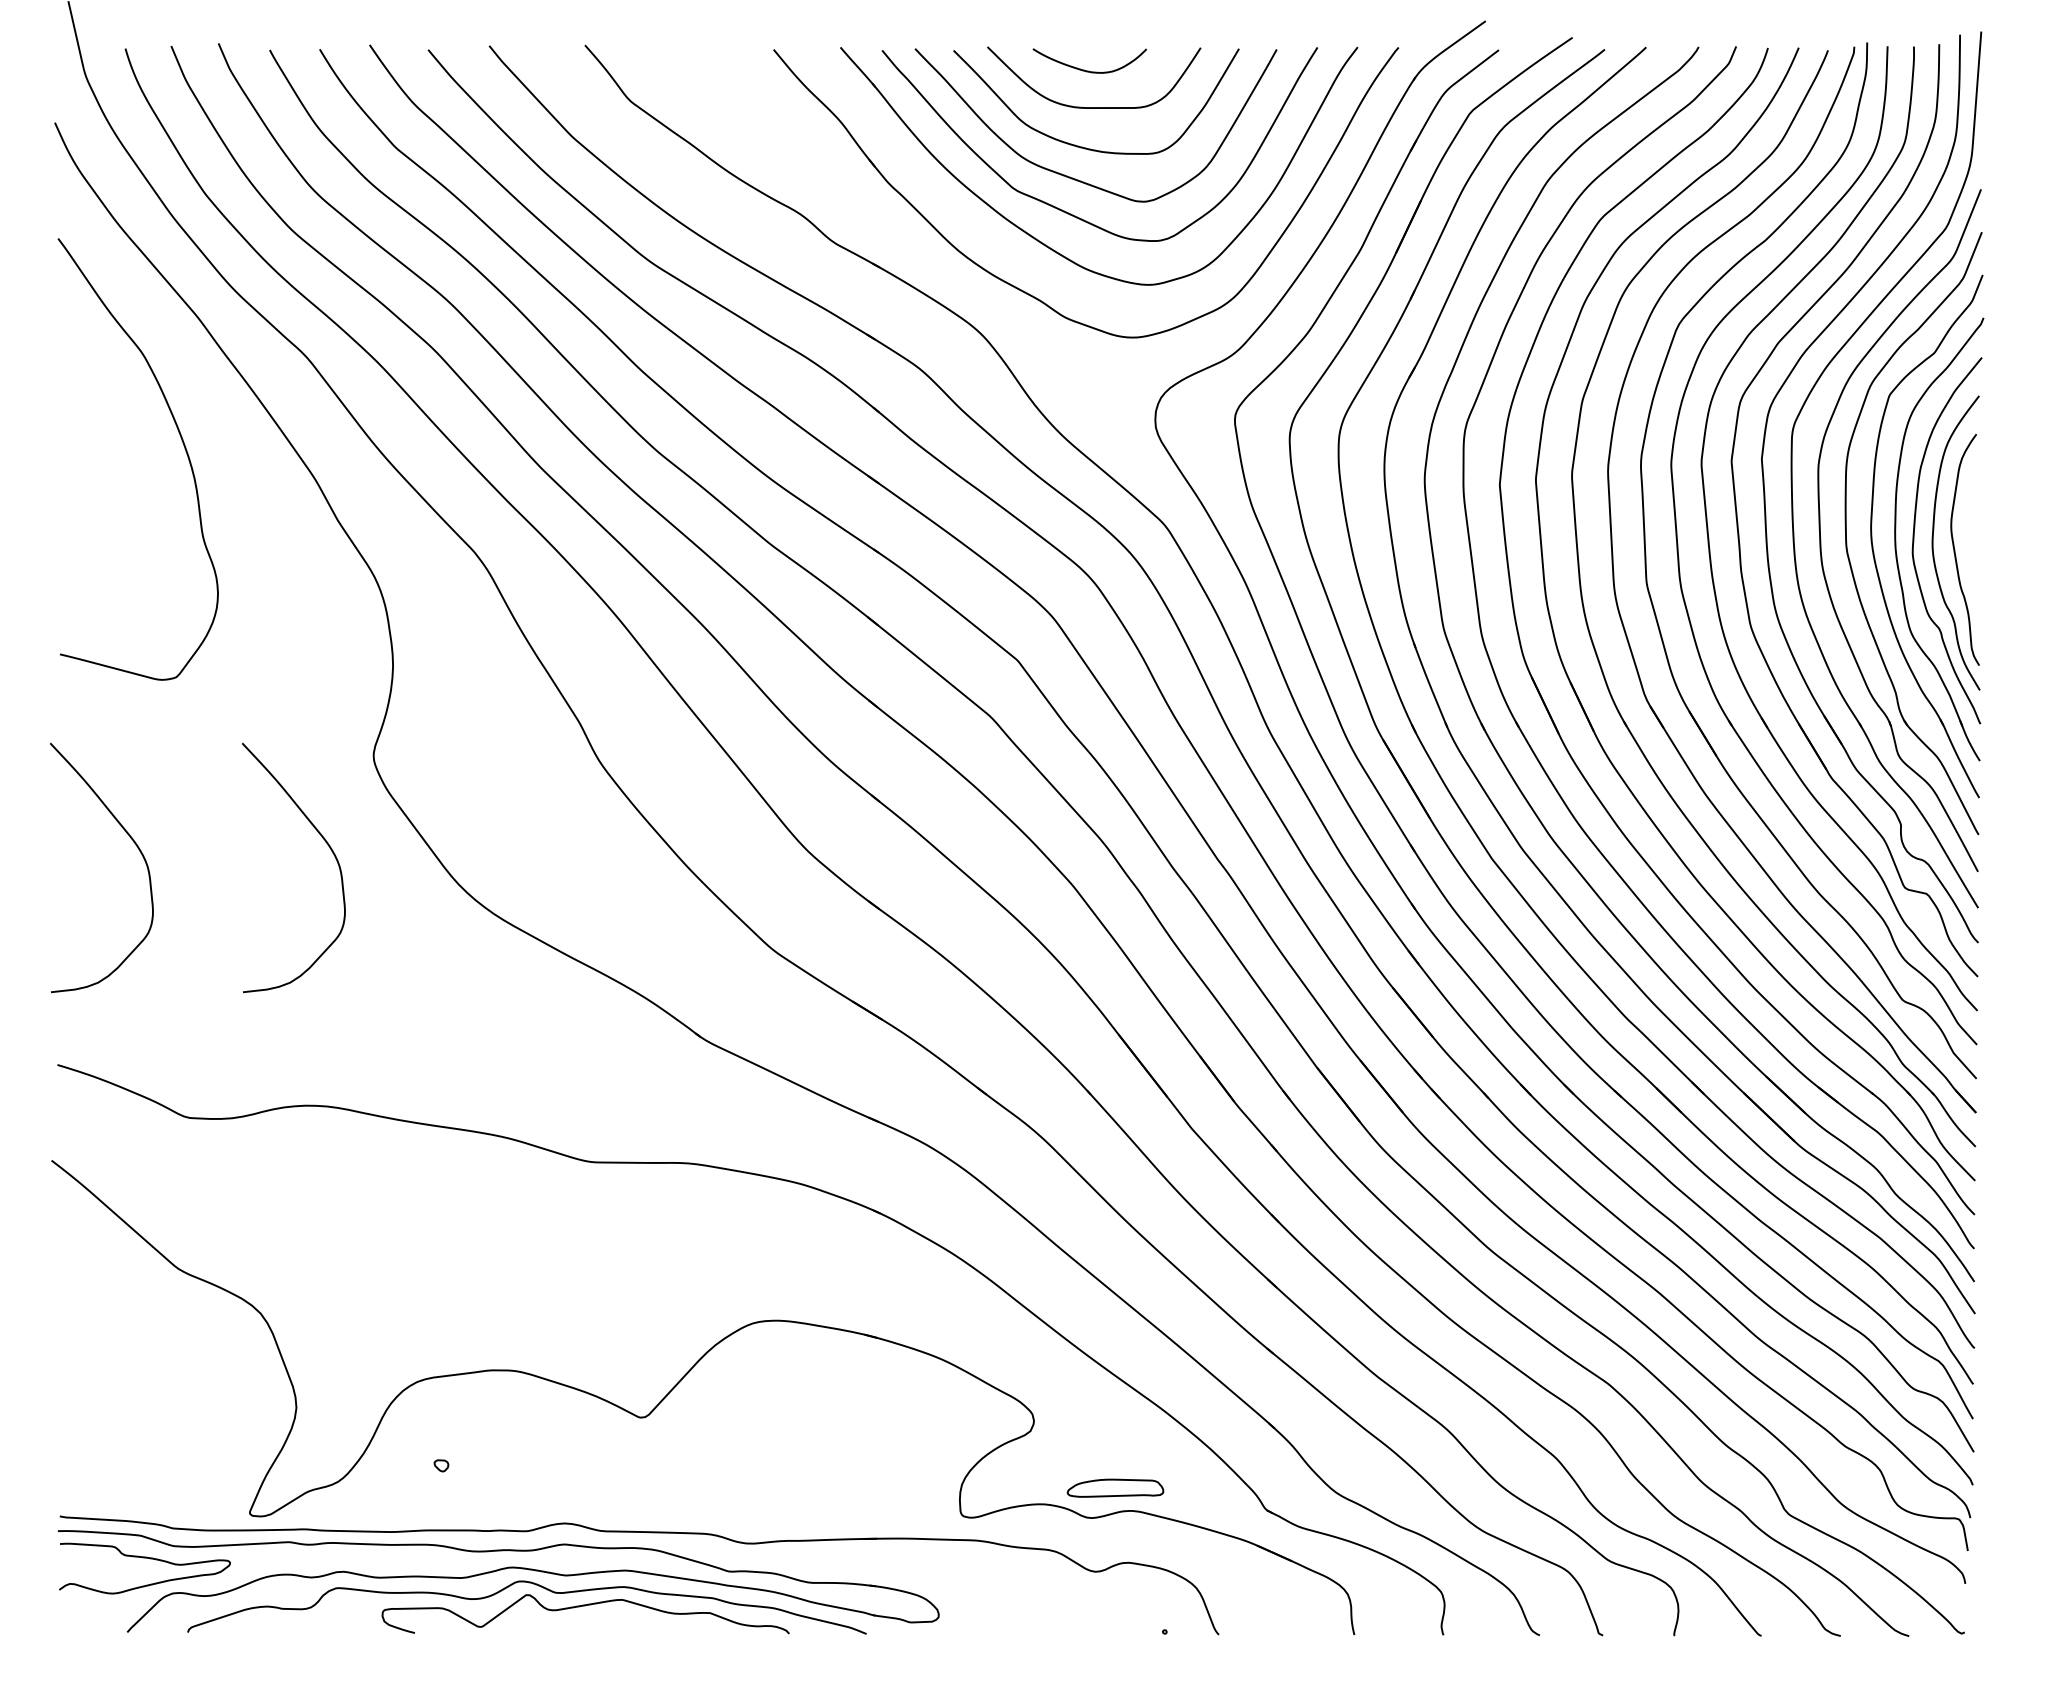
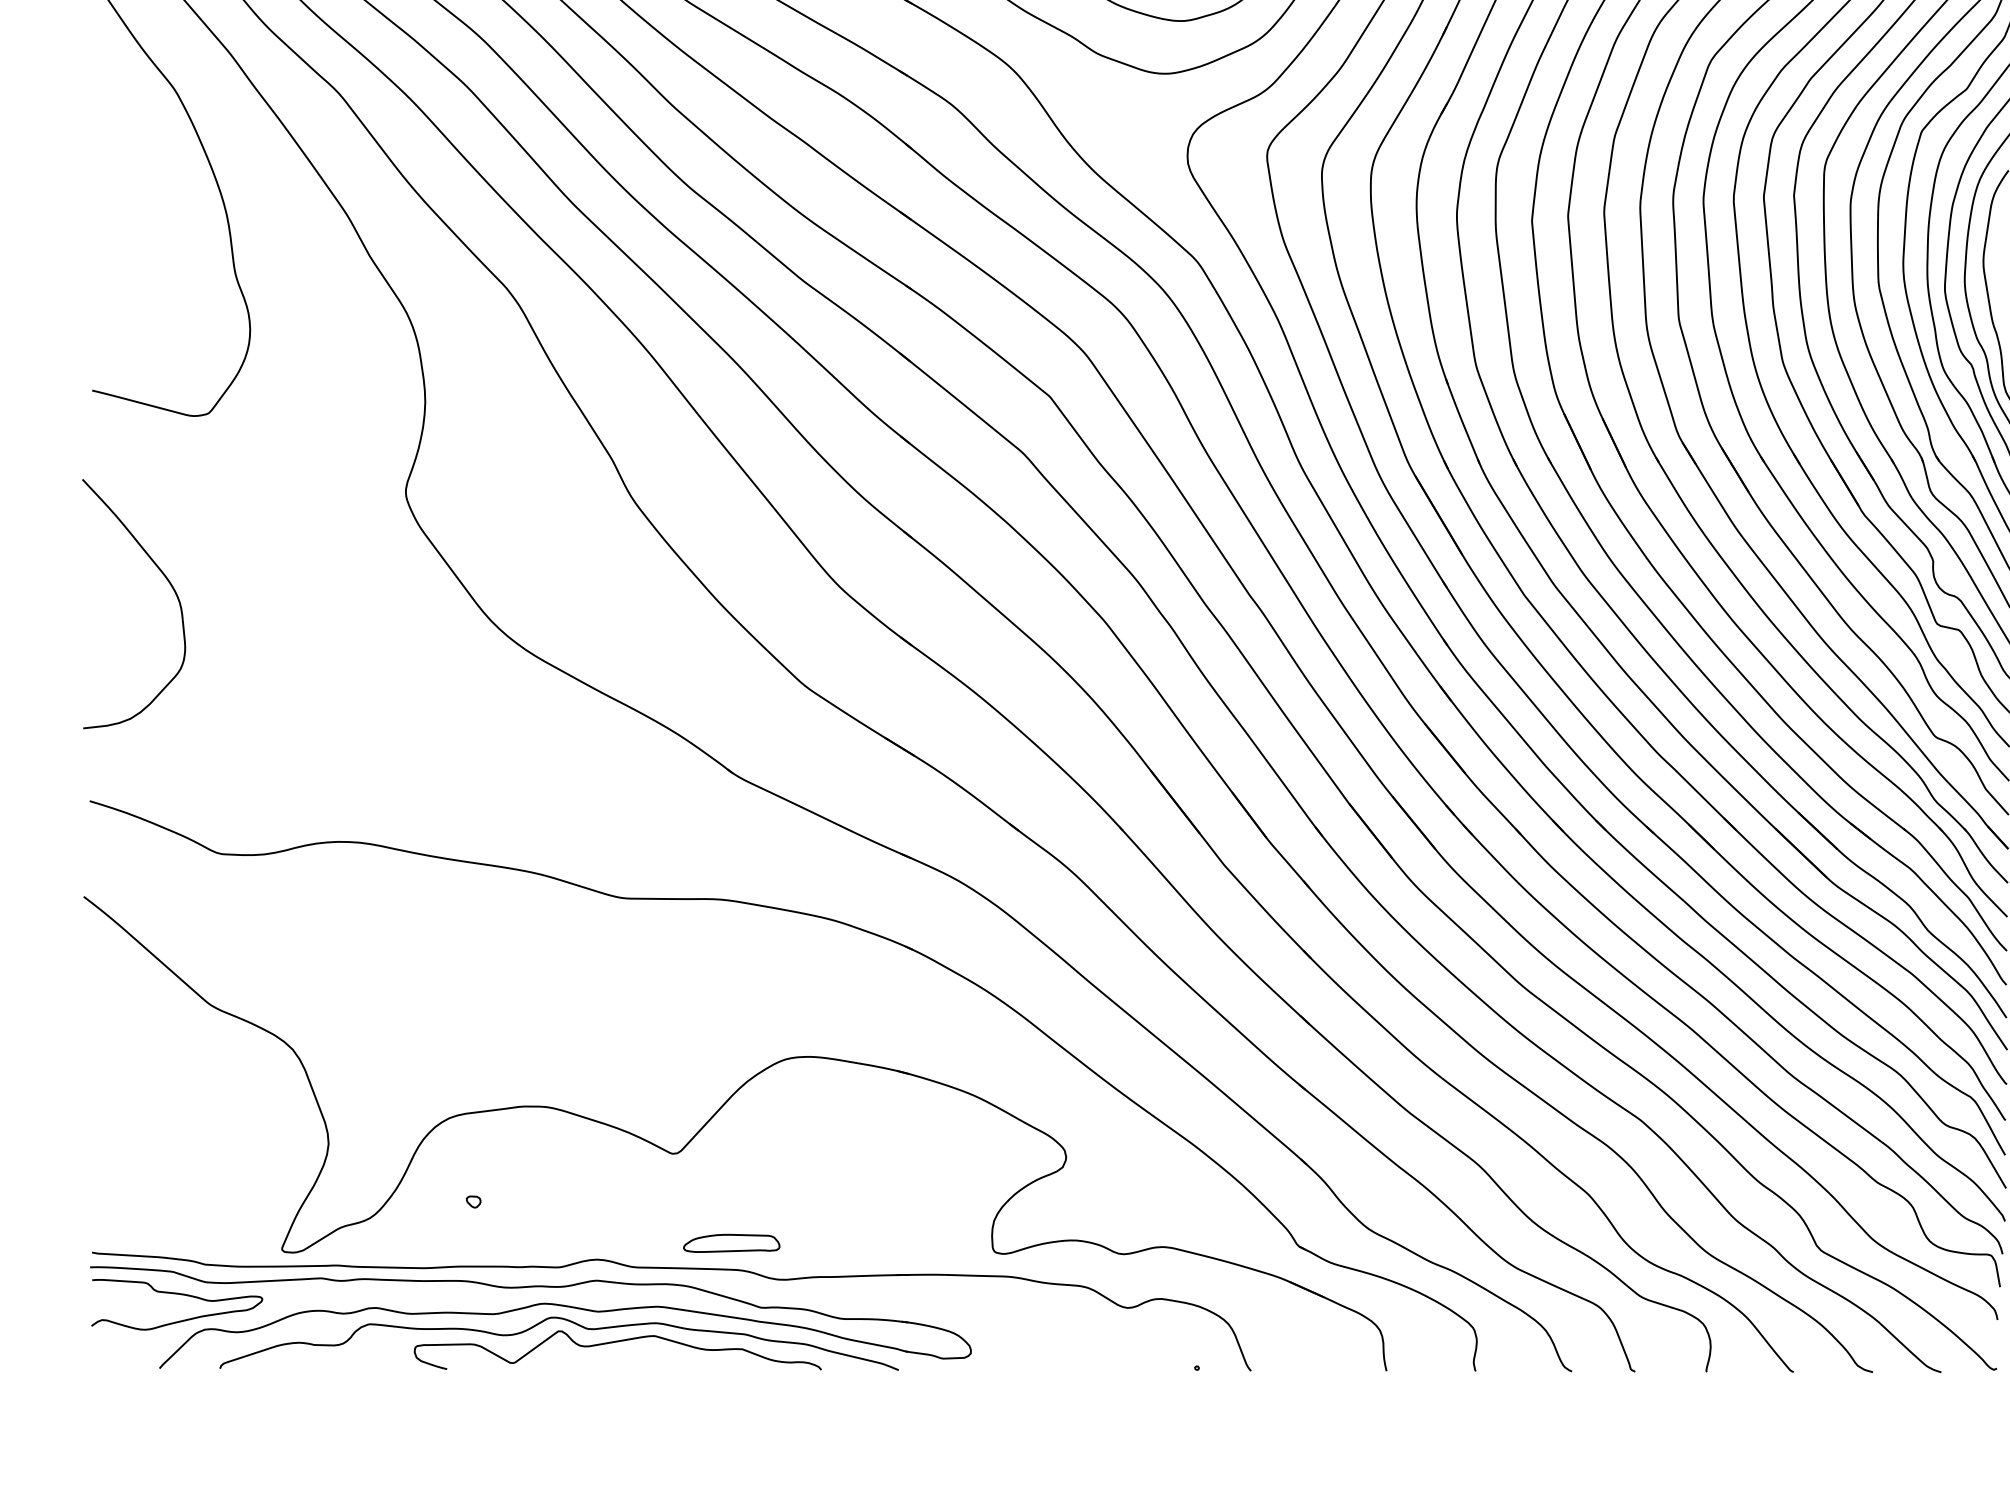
curve: (327, 845) -> (359, 581), removed
part: (1115, 1487) -> (731, 1242), moved

